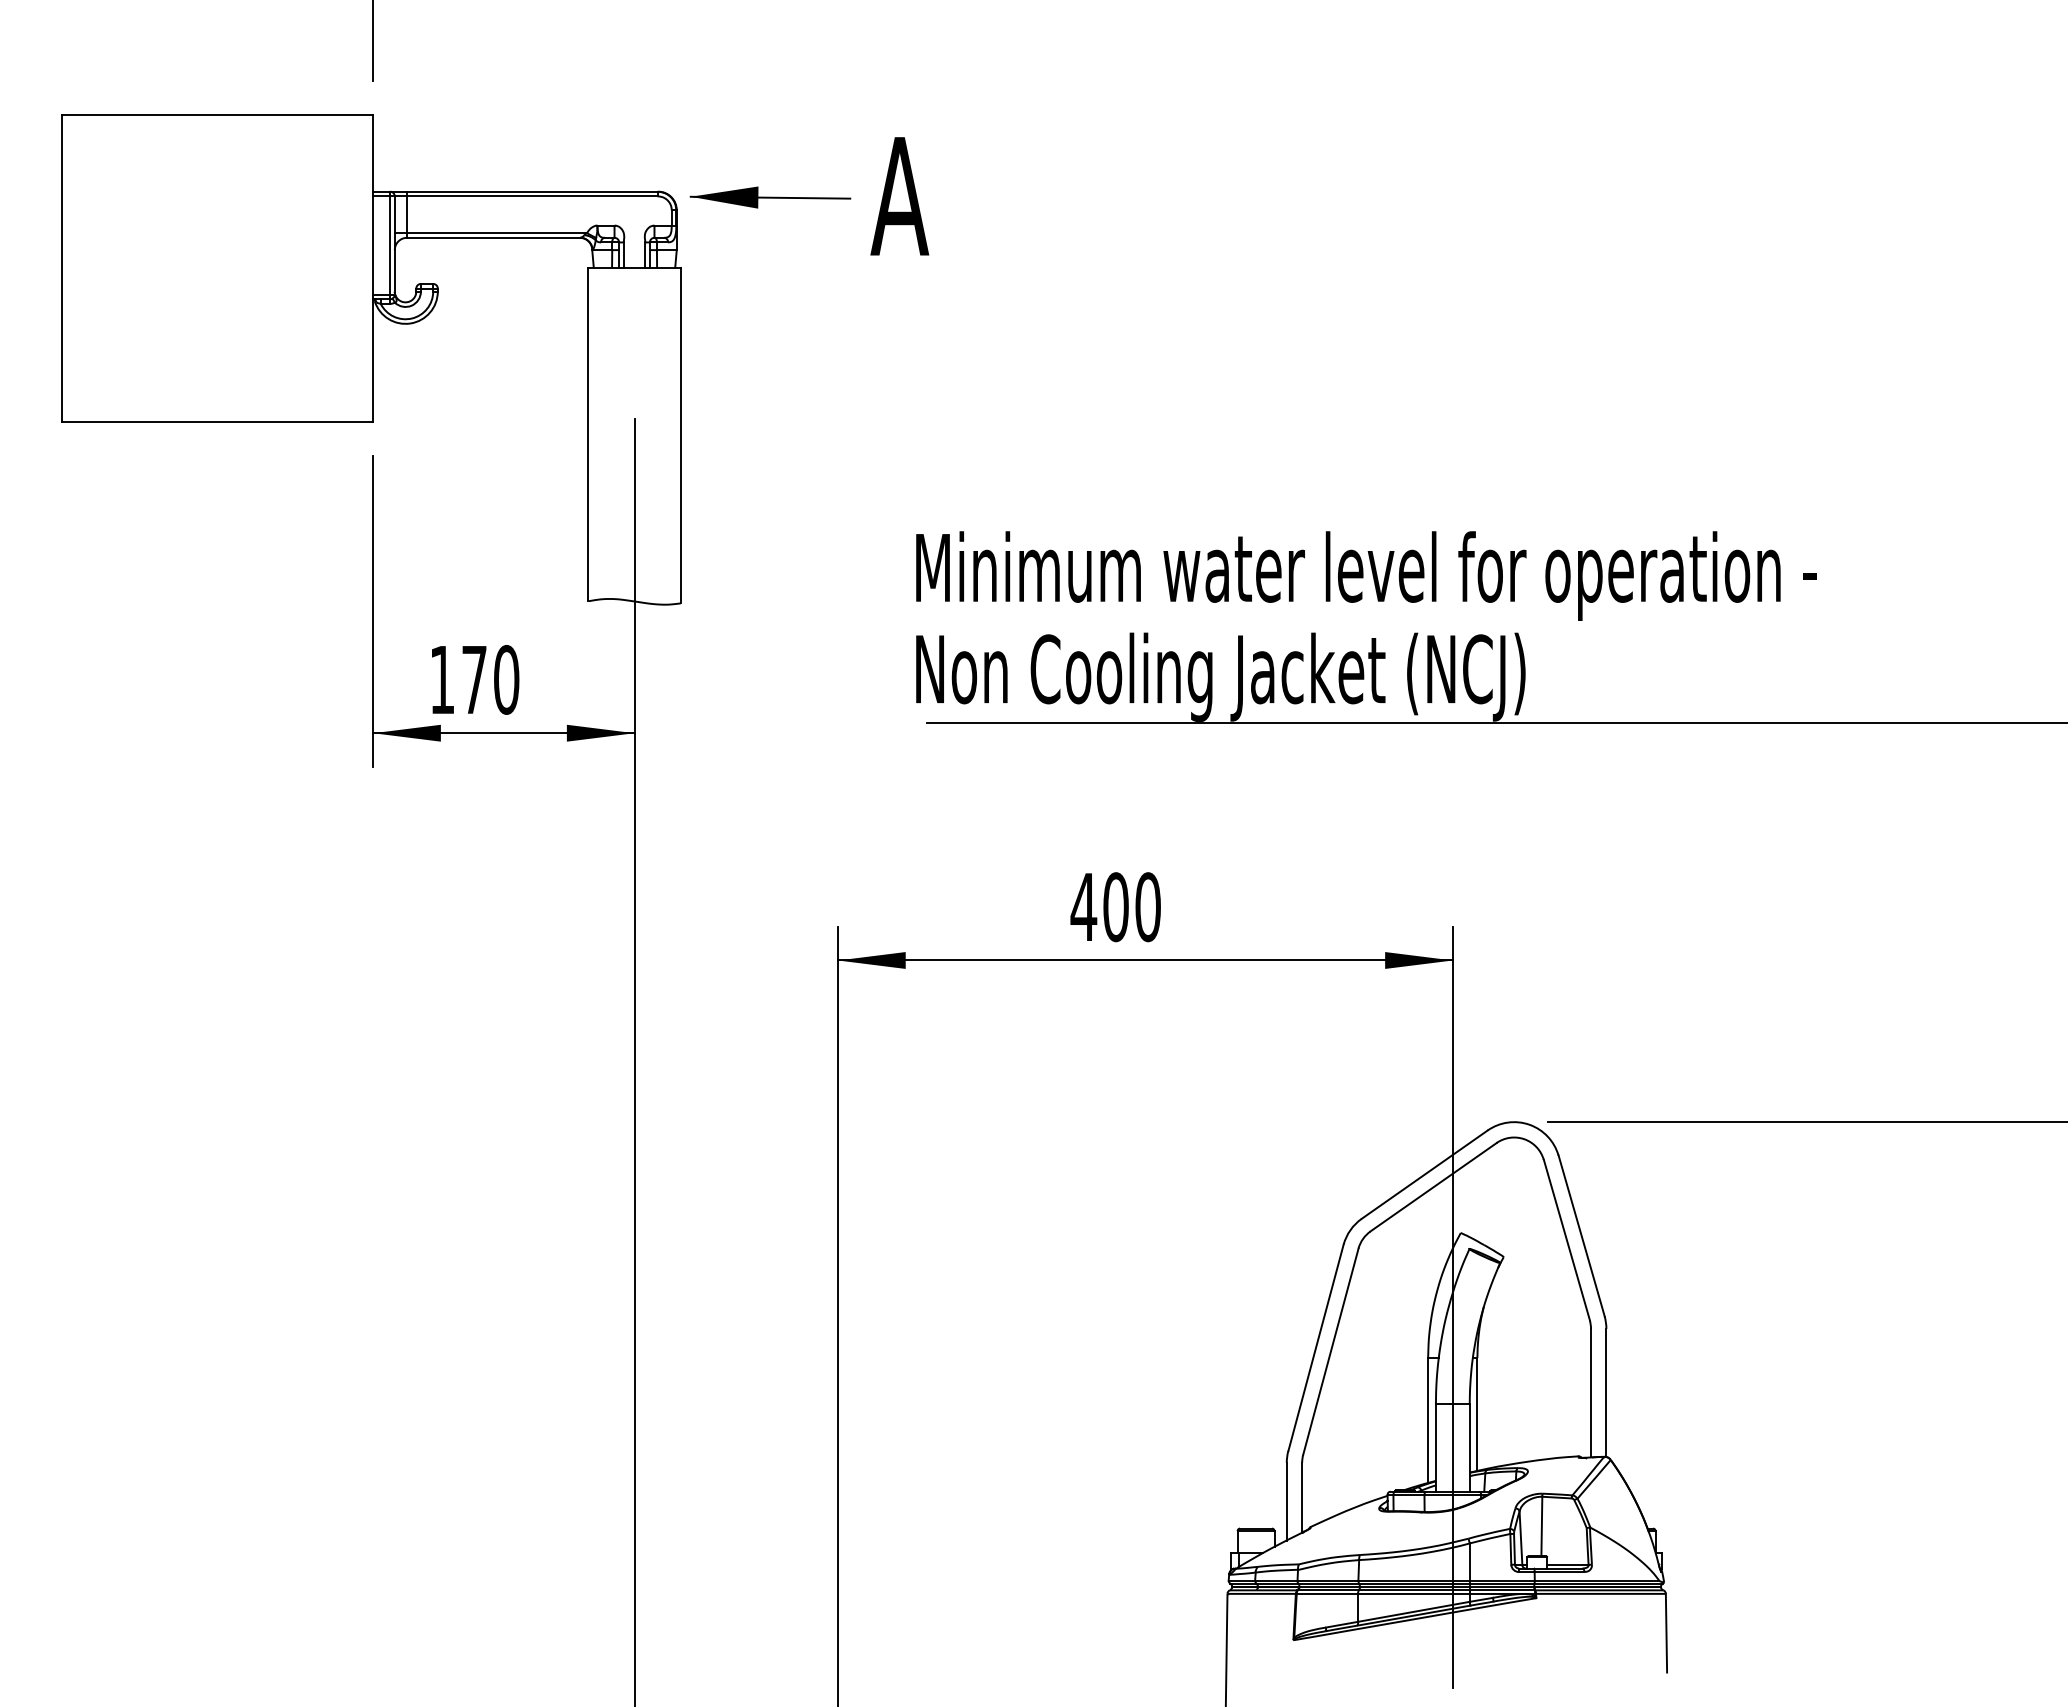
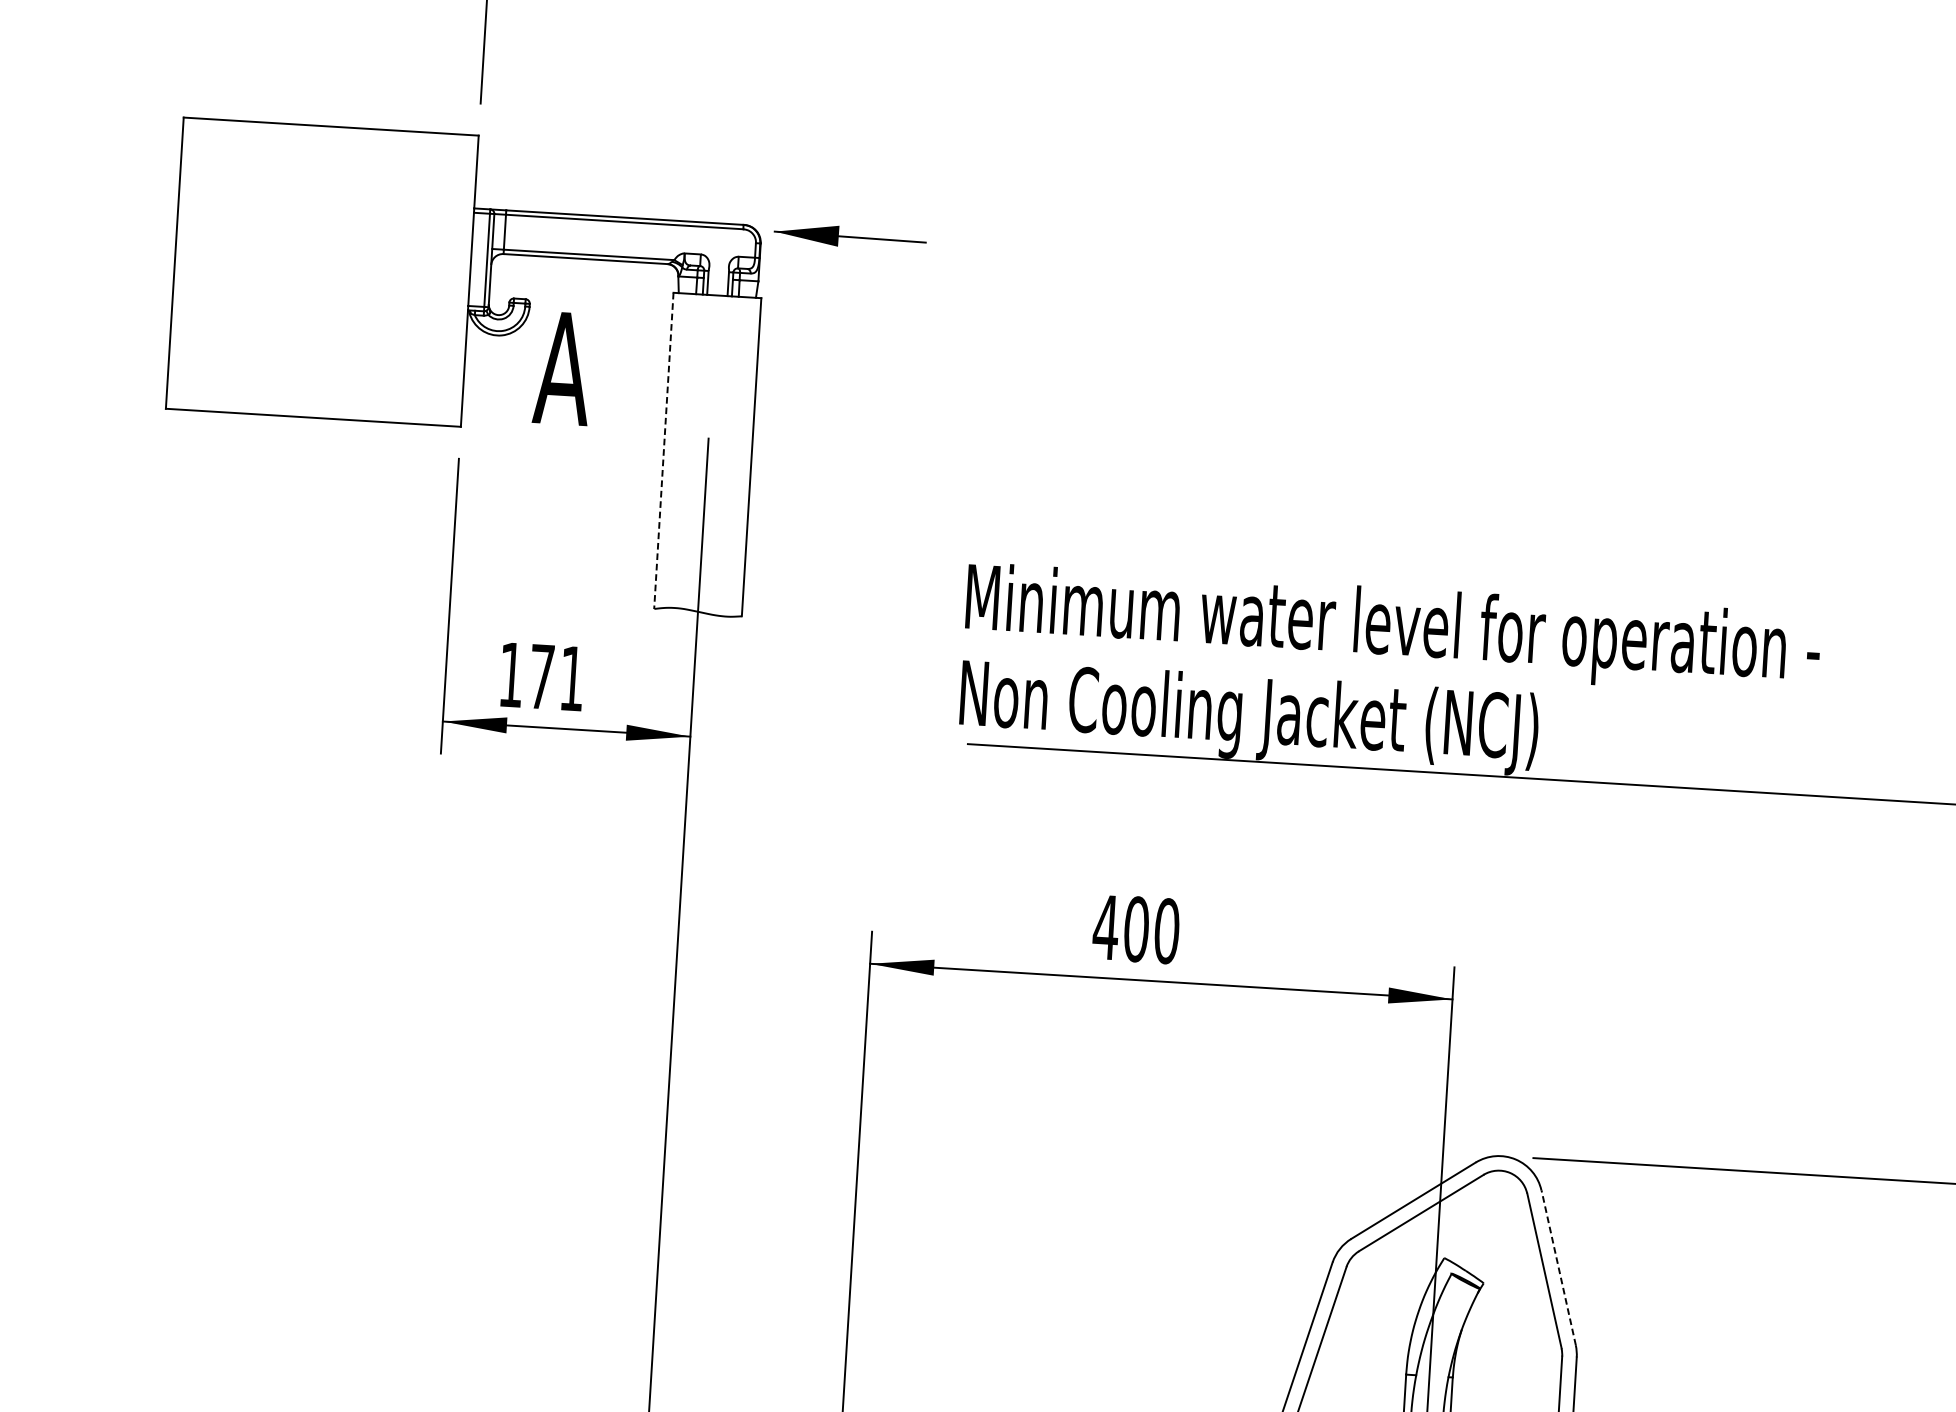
text: (899, 196) -> (562, 368), moved
line: (588, 434) -> (664, 450), solid -> dashed
text: (506, 679) -> (572, 678), 170 -> 171
line: (1581, 1235) -> (1558, 1267), solid -> dashed

